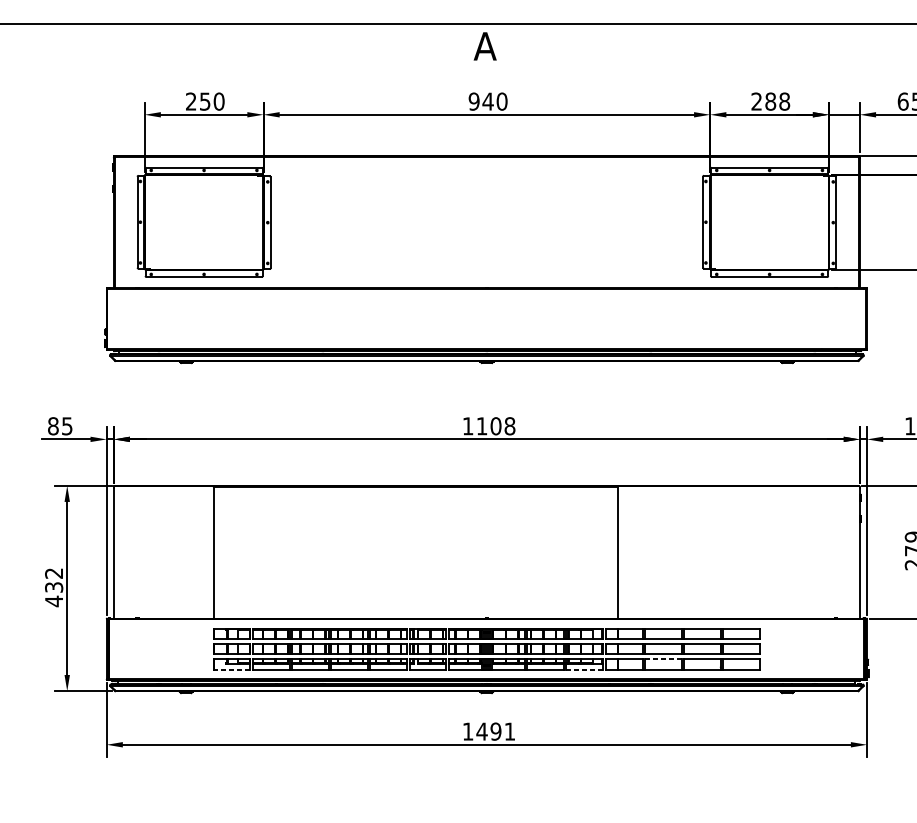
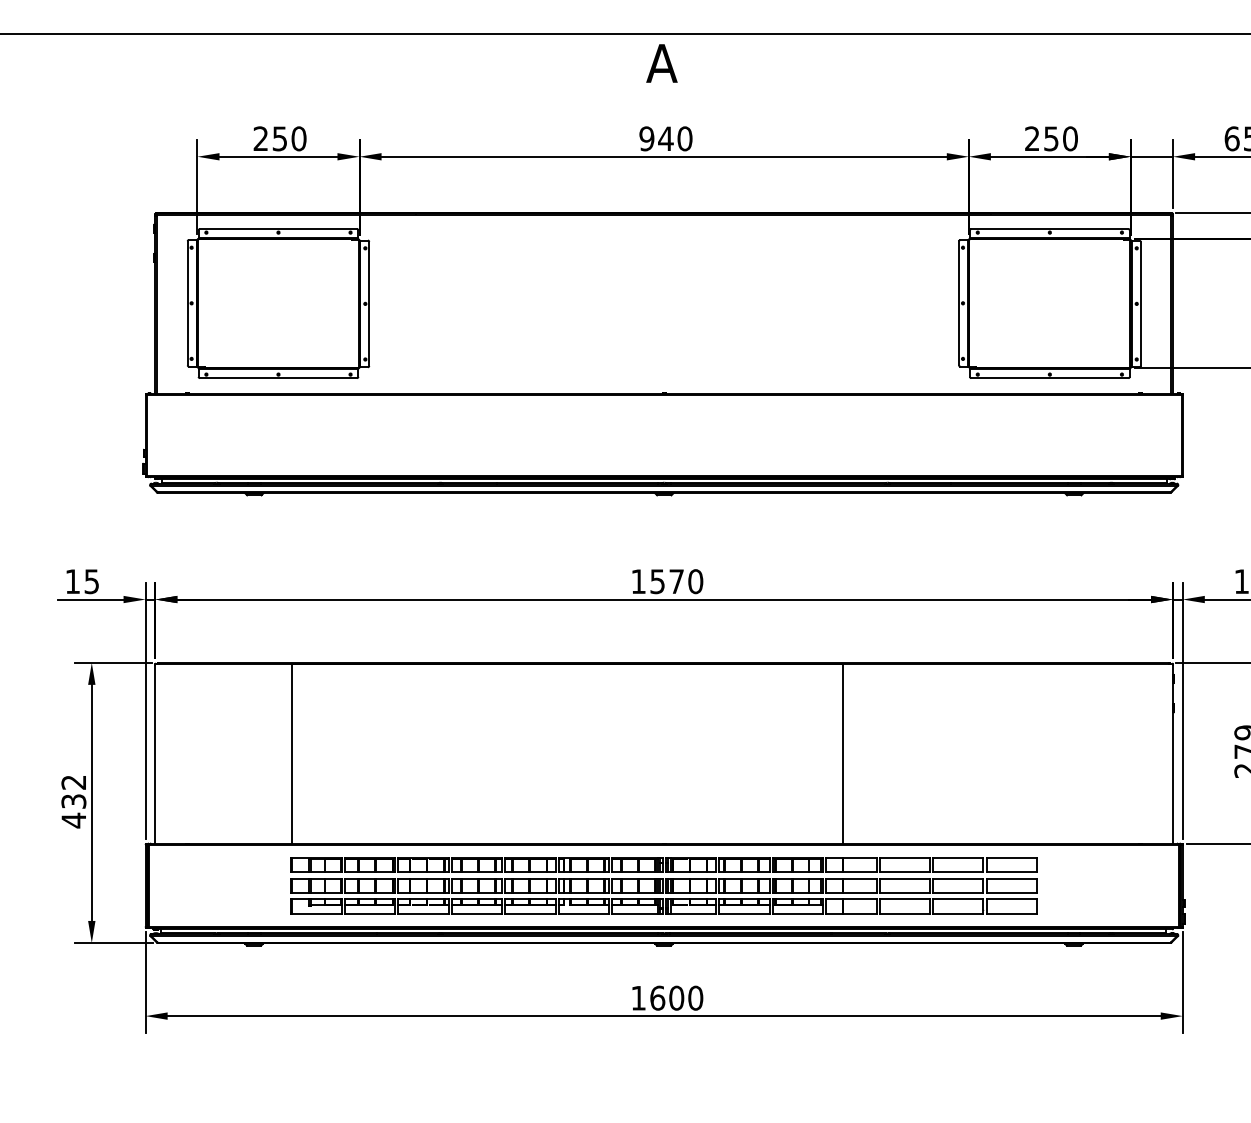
text: (777, 101) -> (1060, 138), 288 -> 250
text: (53, 426) -> (72, 581), 85 -> 15
text: (495, 426) -> (676, 581), 1108 -> 1570
line: (663, 659) -> (905, 899), dashed -> solid
line: (231, 669) -> (316, 913), dashed -> solid
line: (584, 669) -> (797, 913), dashed -> solid
text: (495, 731) -> (676, 997), 1491 -> 1600

